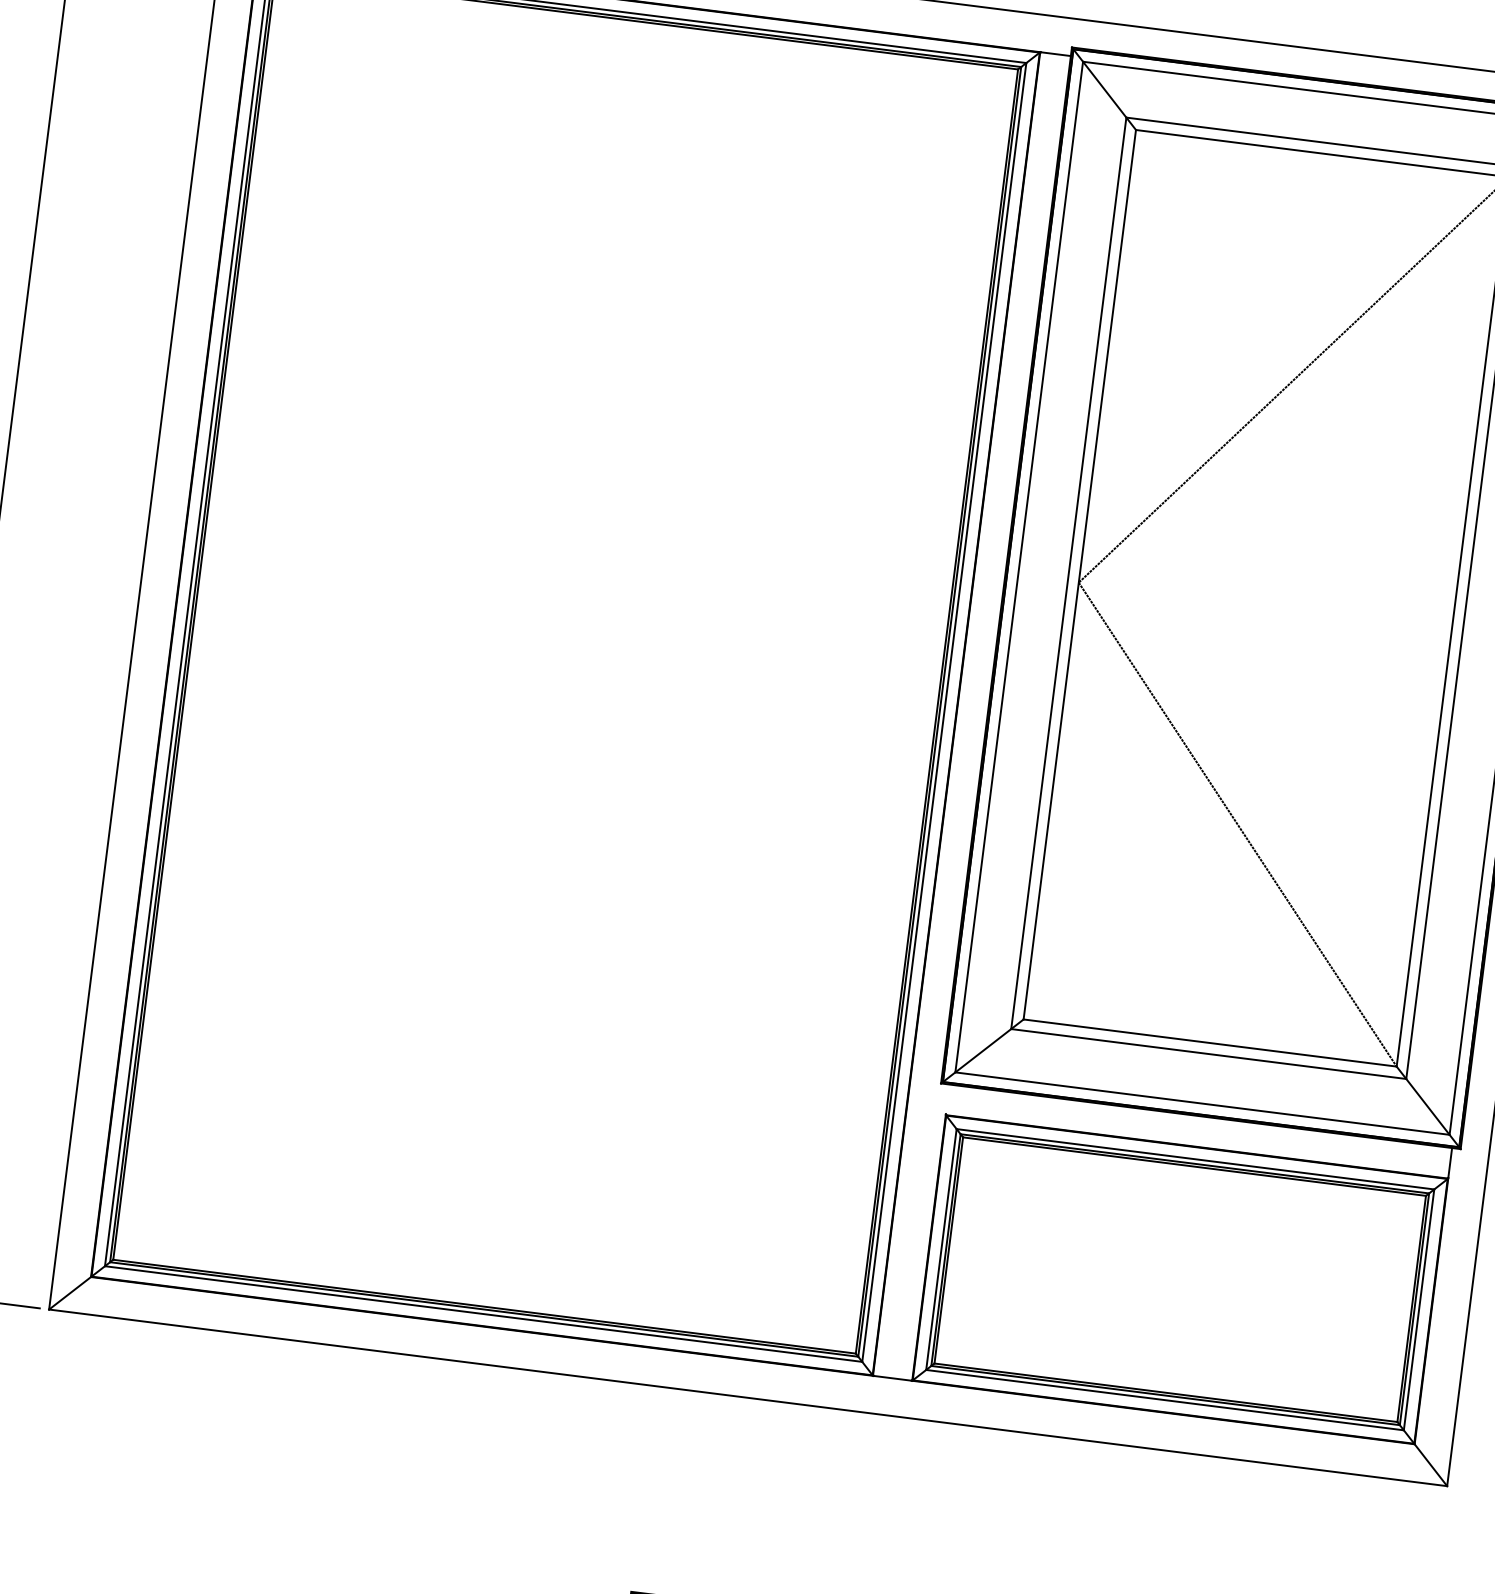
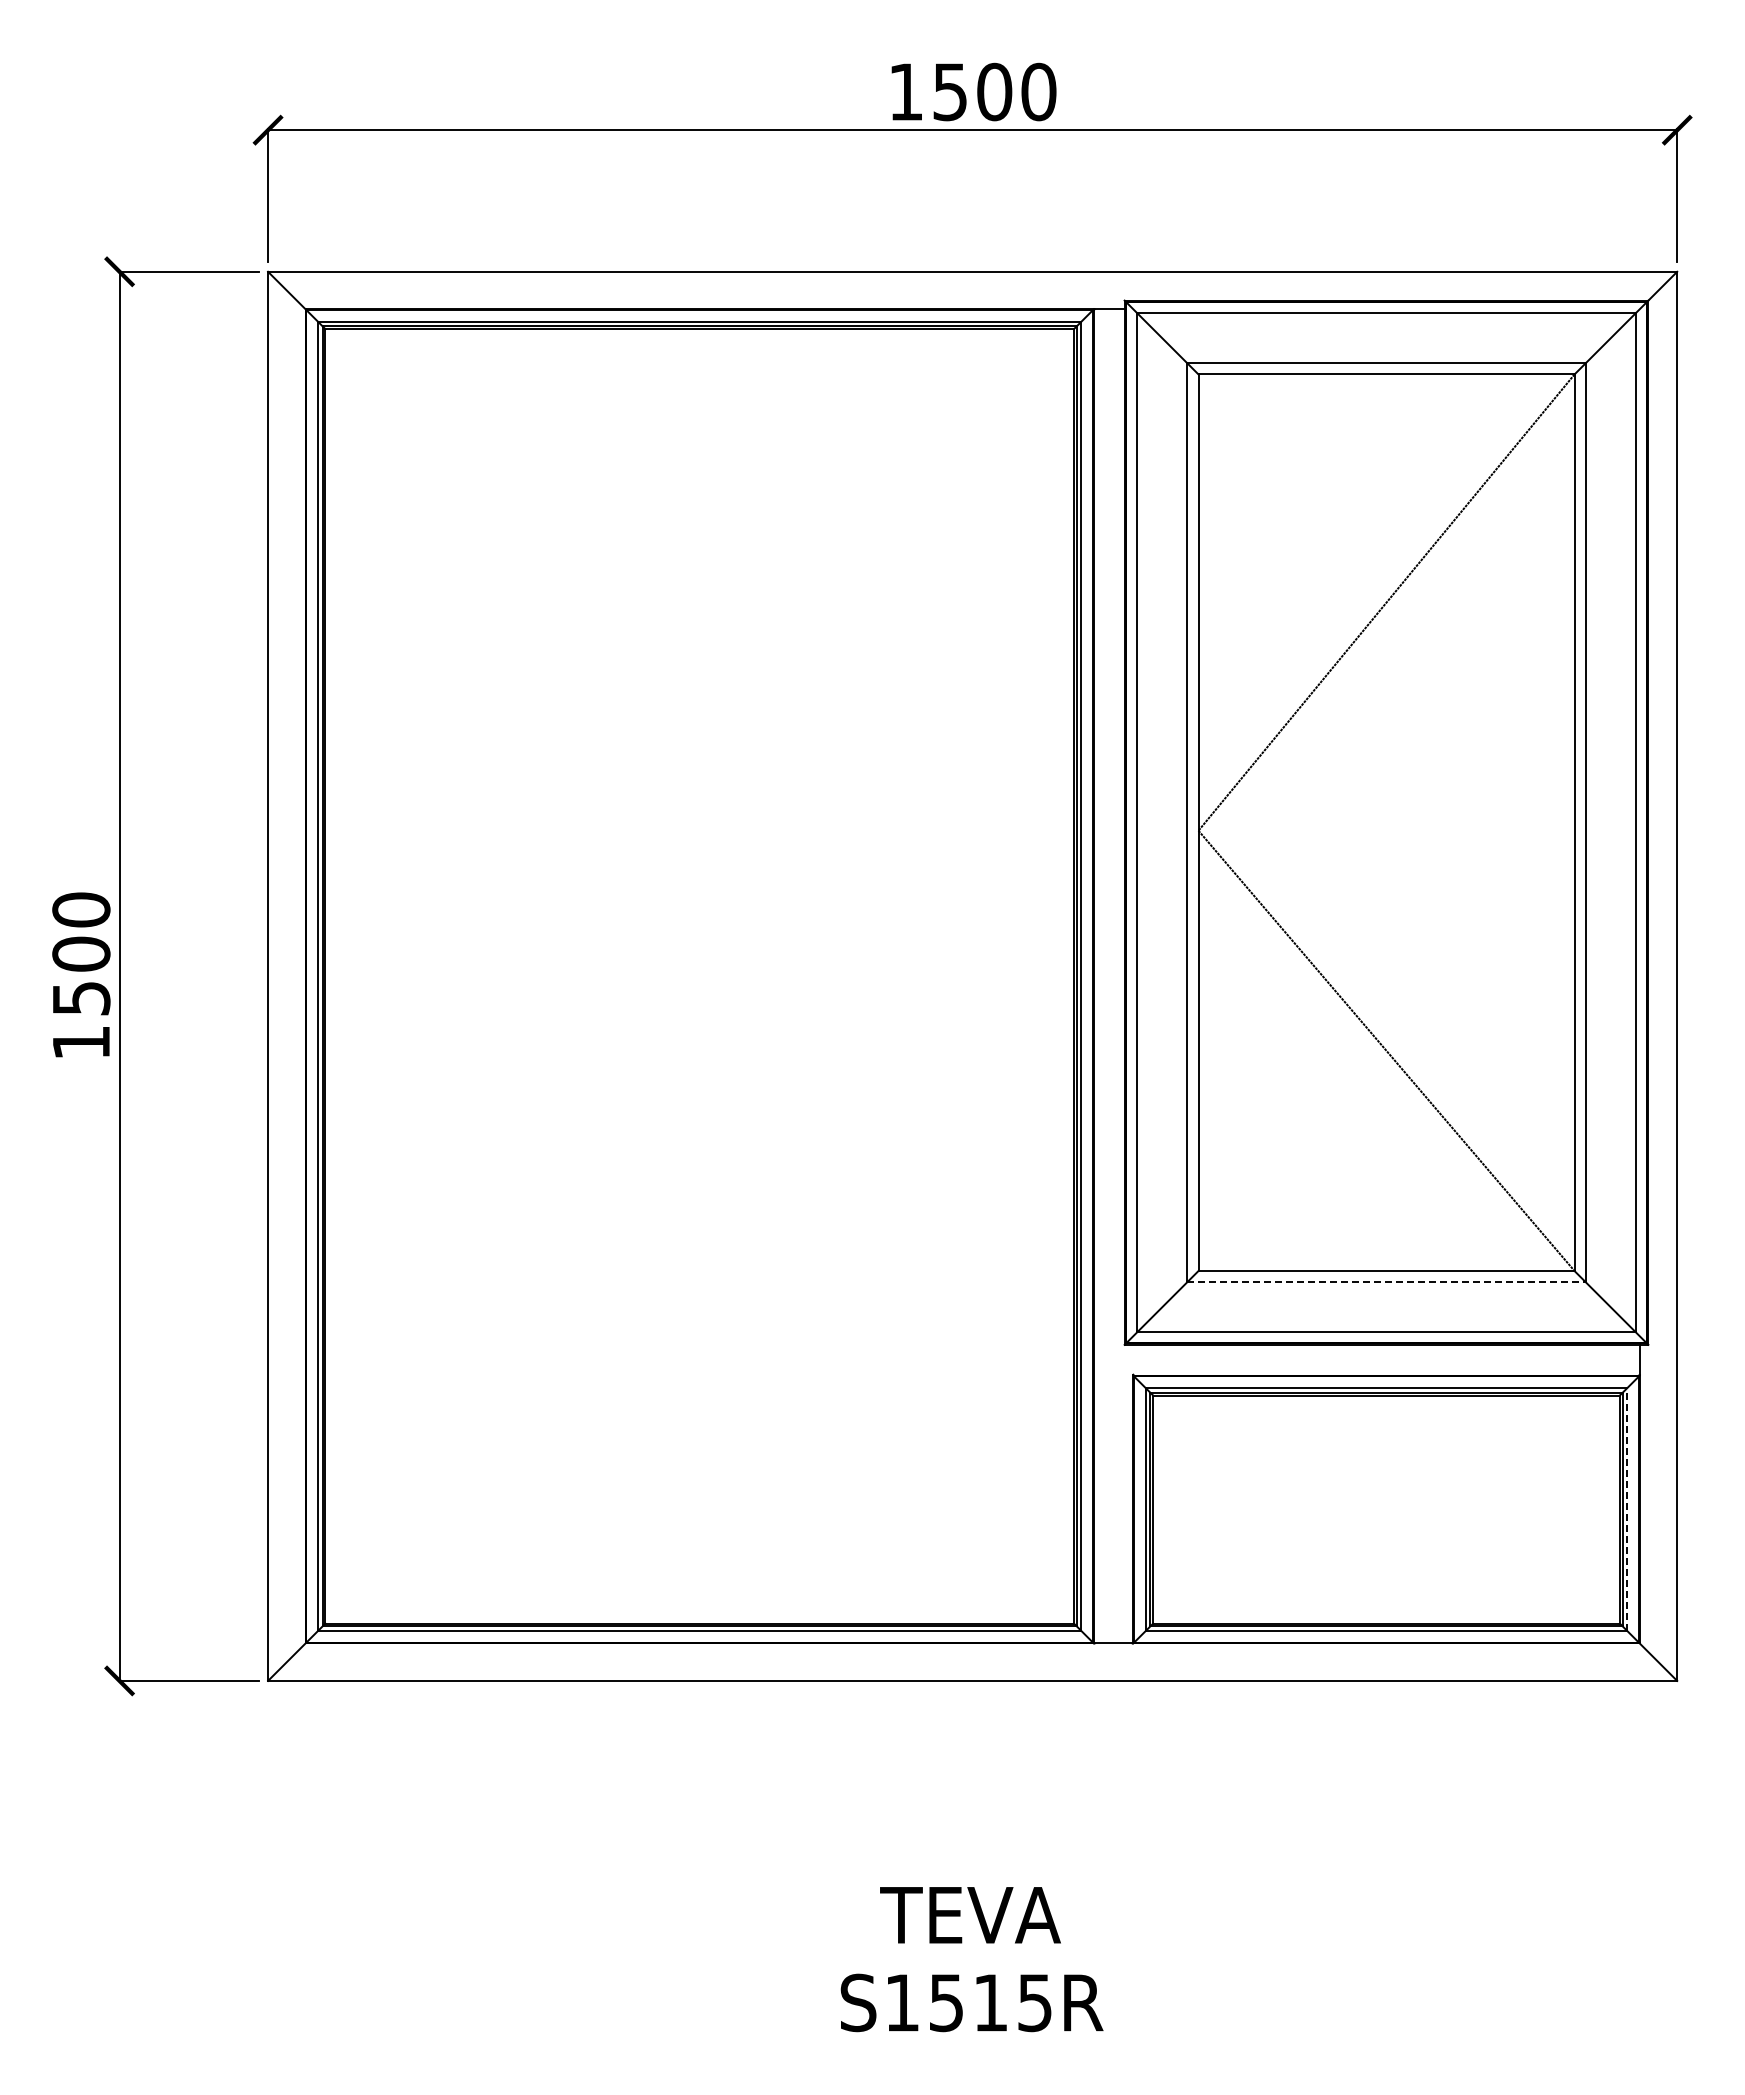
line: (1209, 1054) -> (1387, 1282), solid -> dashed
line: (1419, 1309) -> (1627, 1509), solid -> dashed

